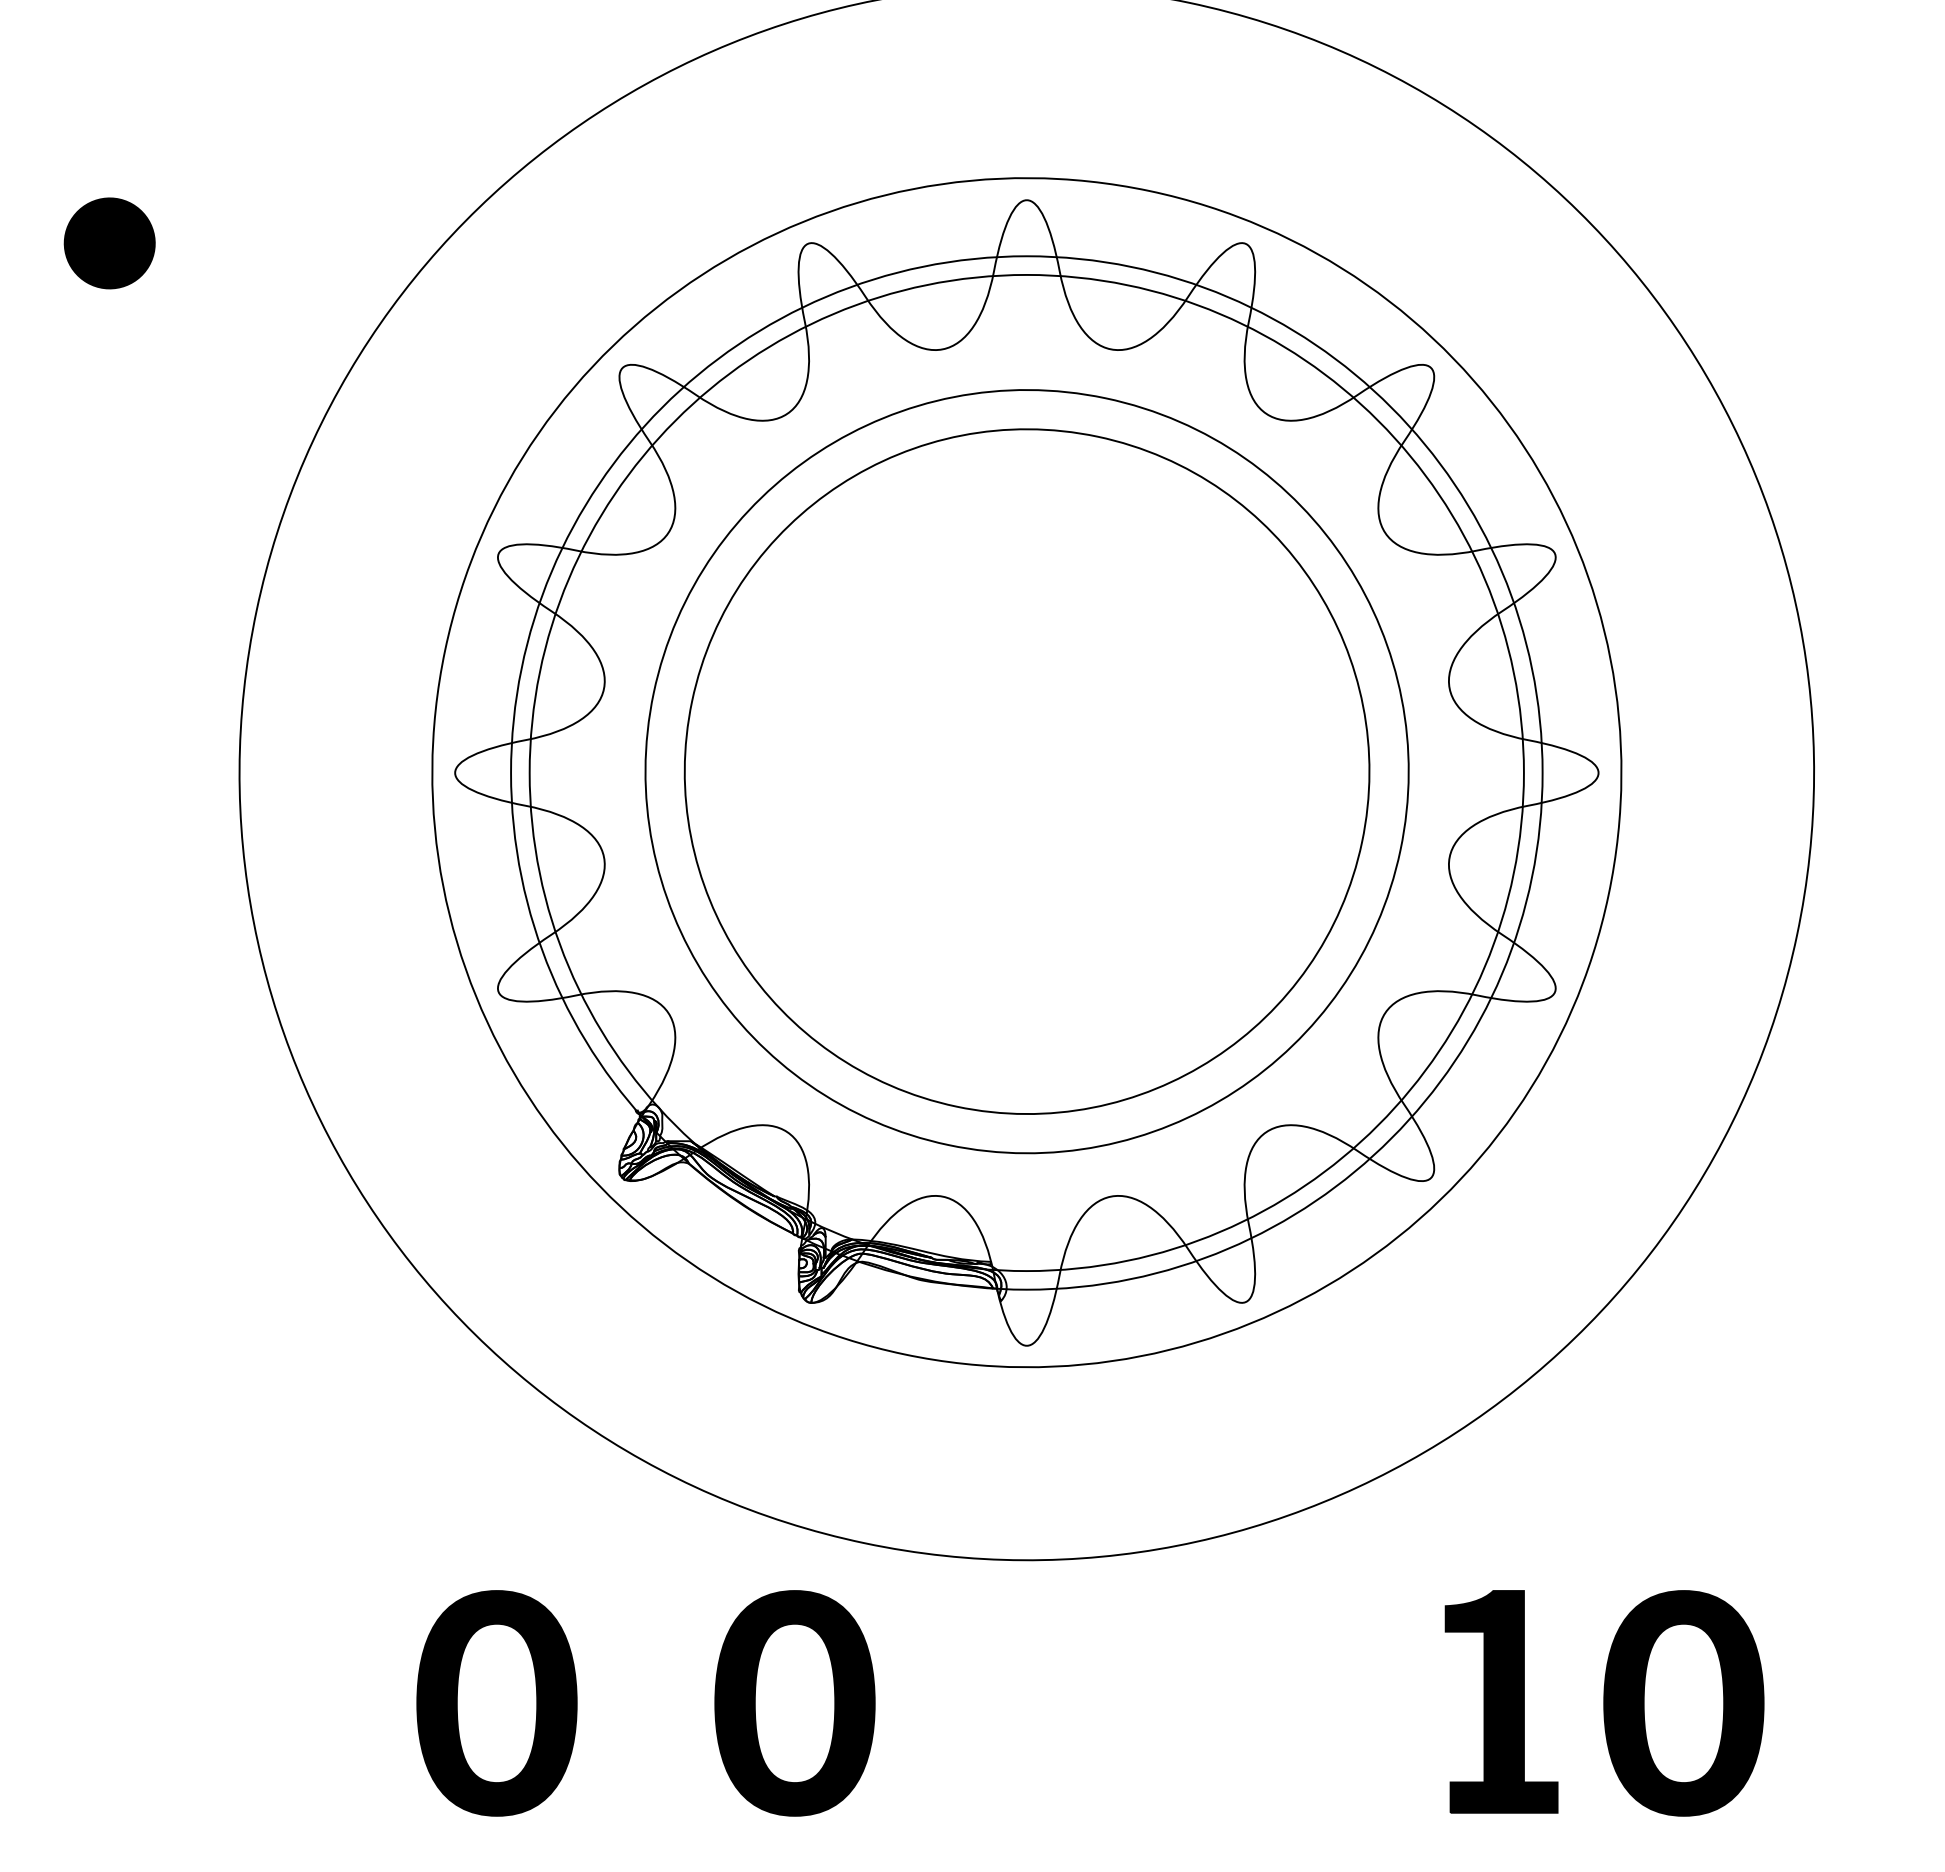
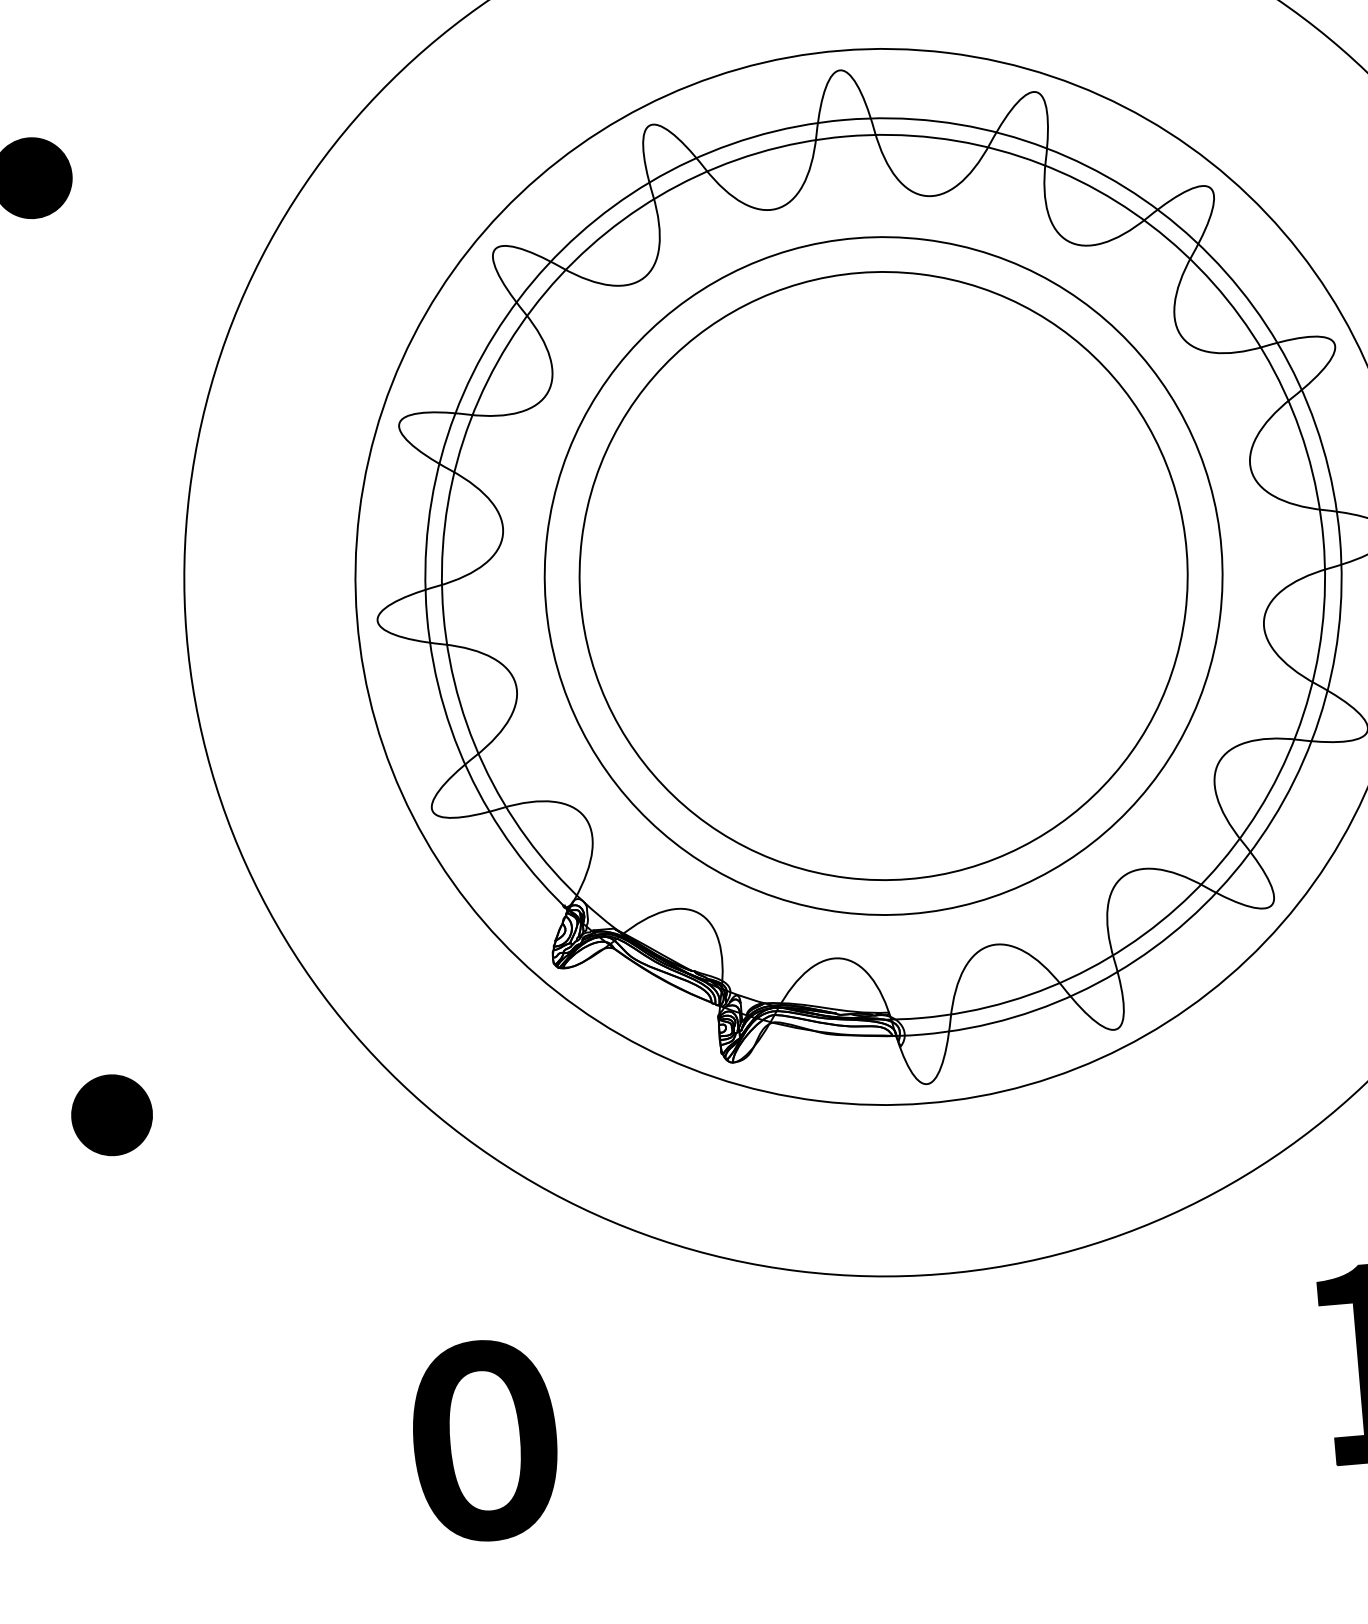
part: (109, 1302) -> (111, 1115), added
part: (794, 1703) -> (748, 1418), removed

